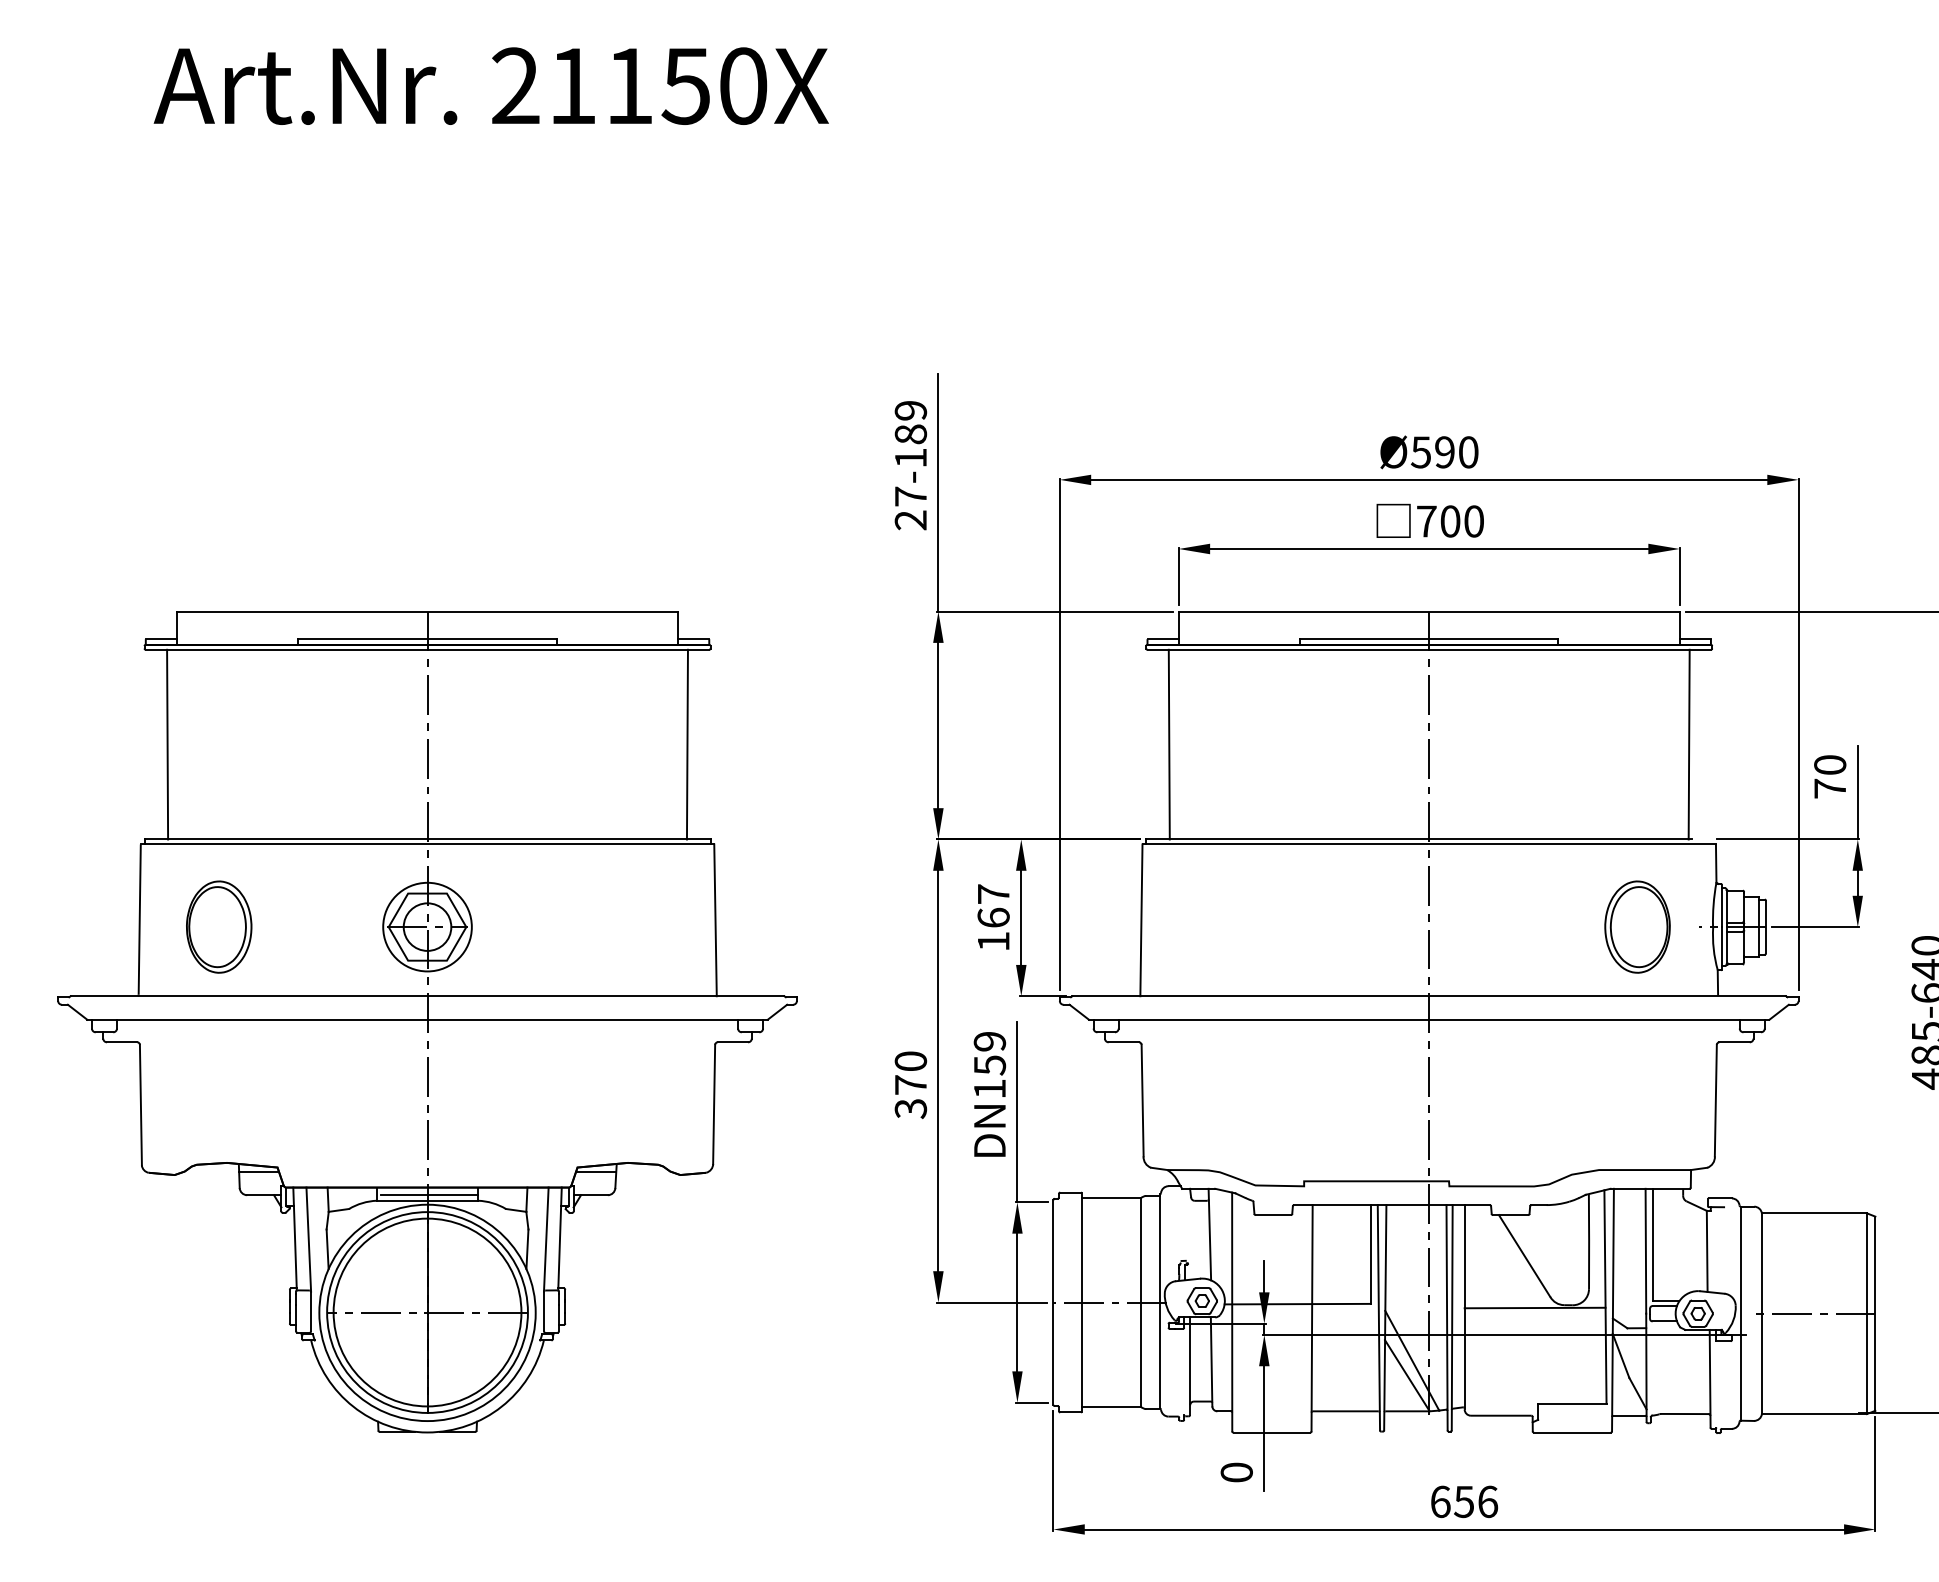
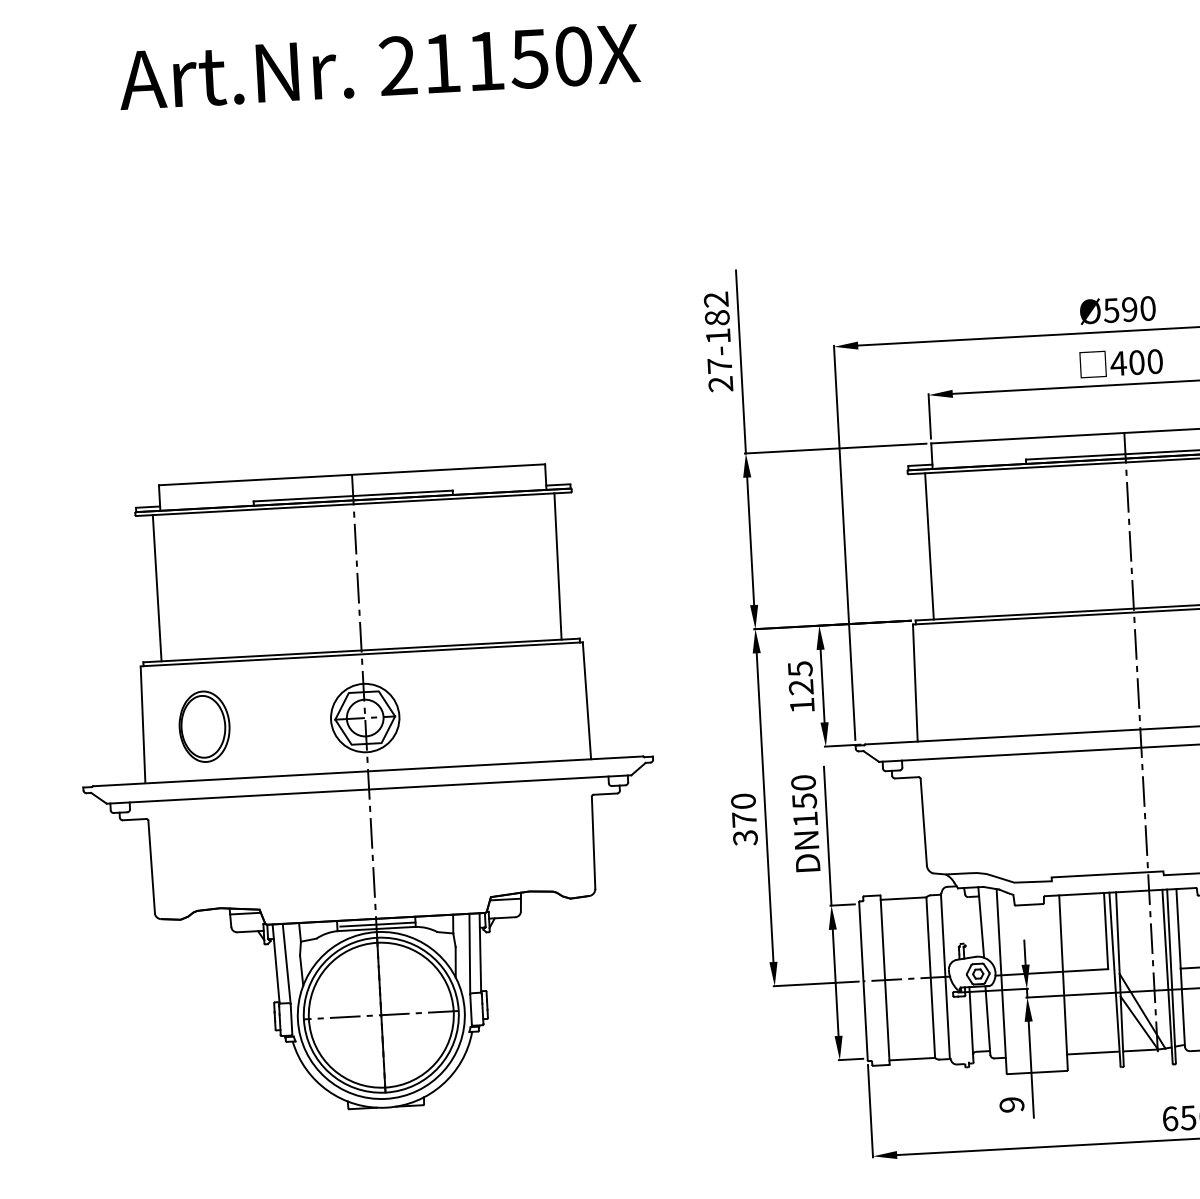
text: (911, 410) -> (716, 299), 27-189 -> 27-182
text: (1426, 521) -> (1118, 363), 700 -> 400
text: (993, 905) -> (800, 677), 167 -> 125
text: (989, 1041) -> (803, 782), DN159 -> DN150
text: (1236, 1472) -> (1011, 1104), 0 -> 9

